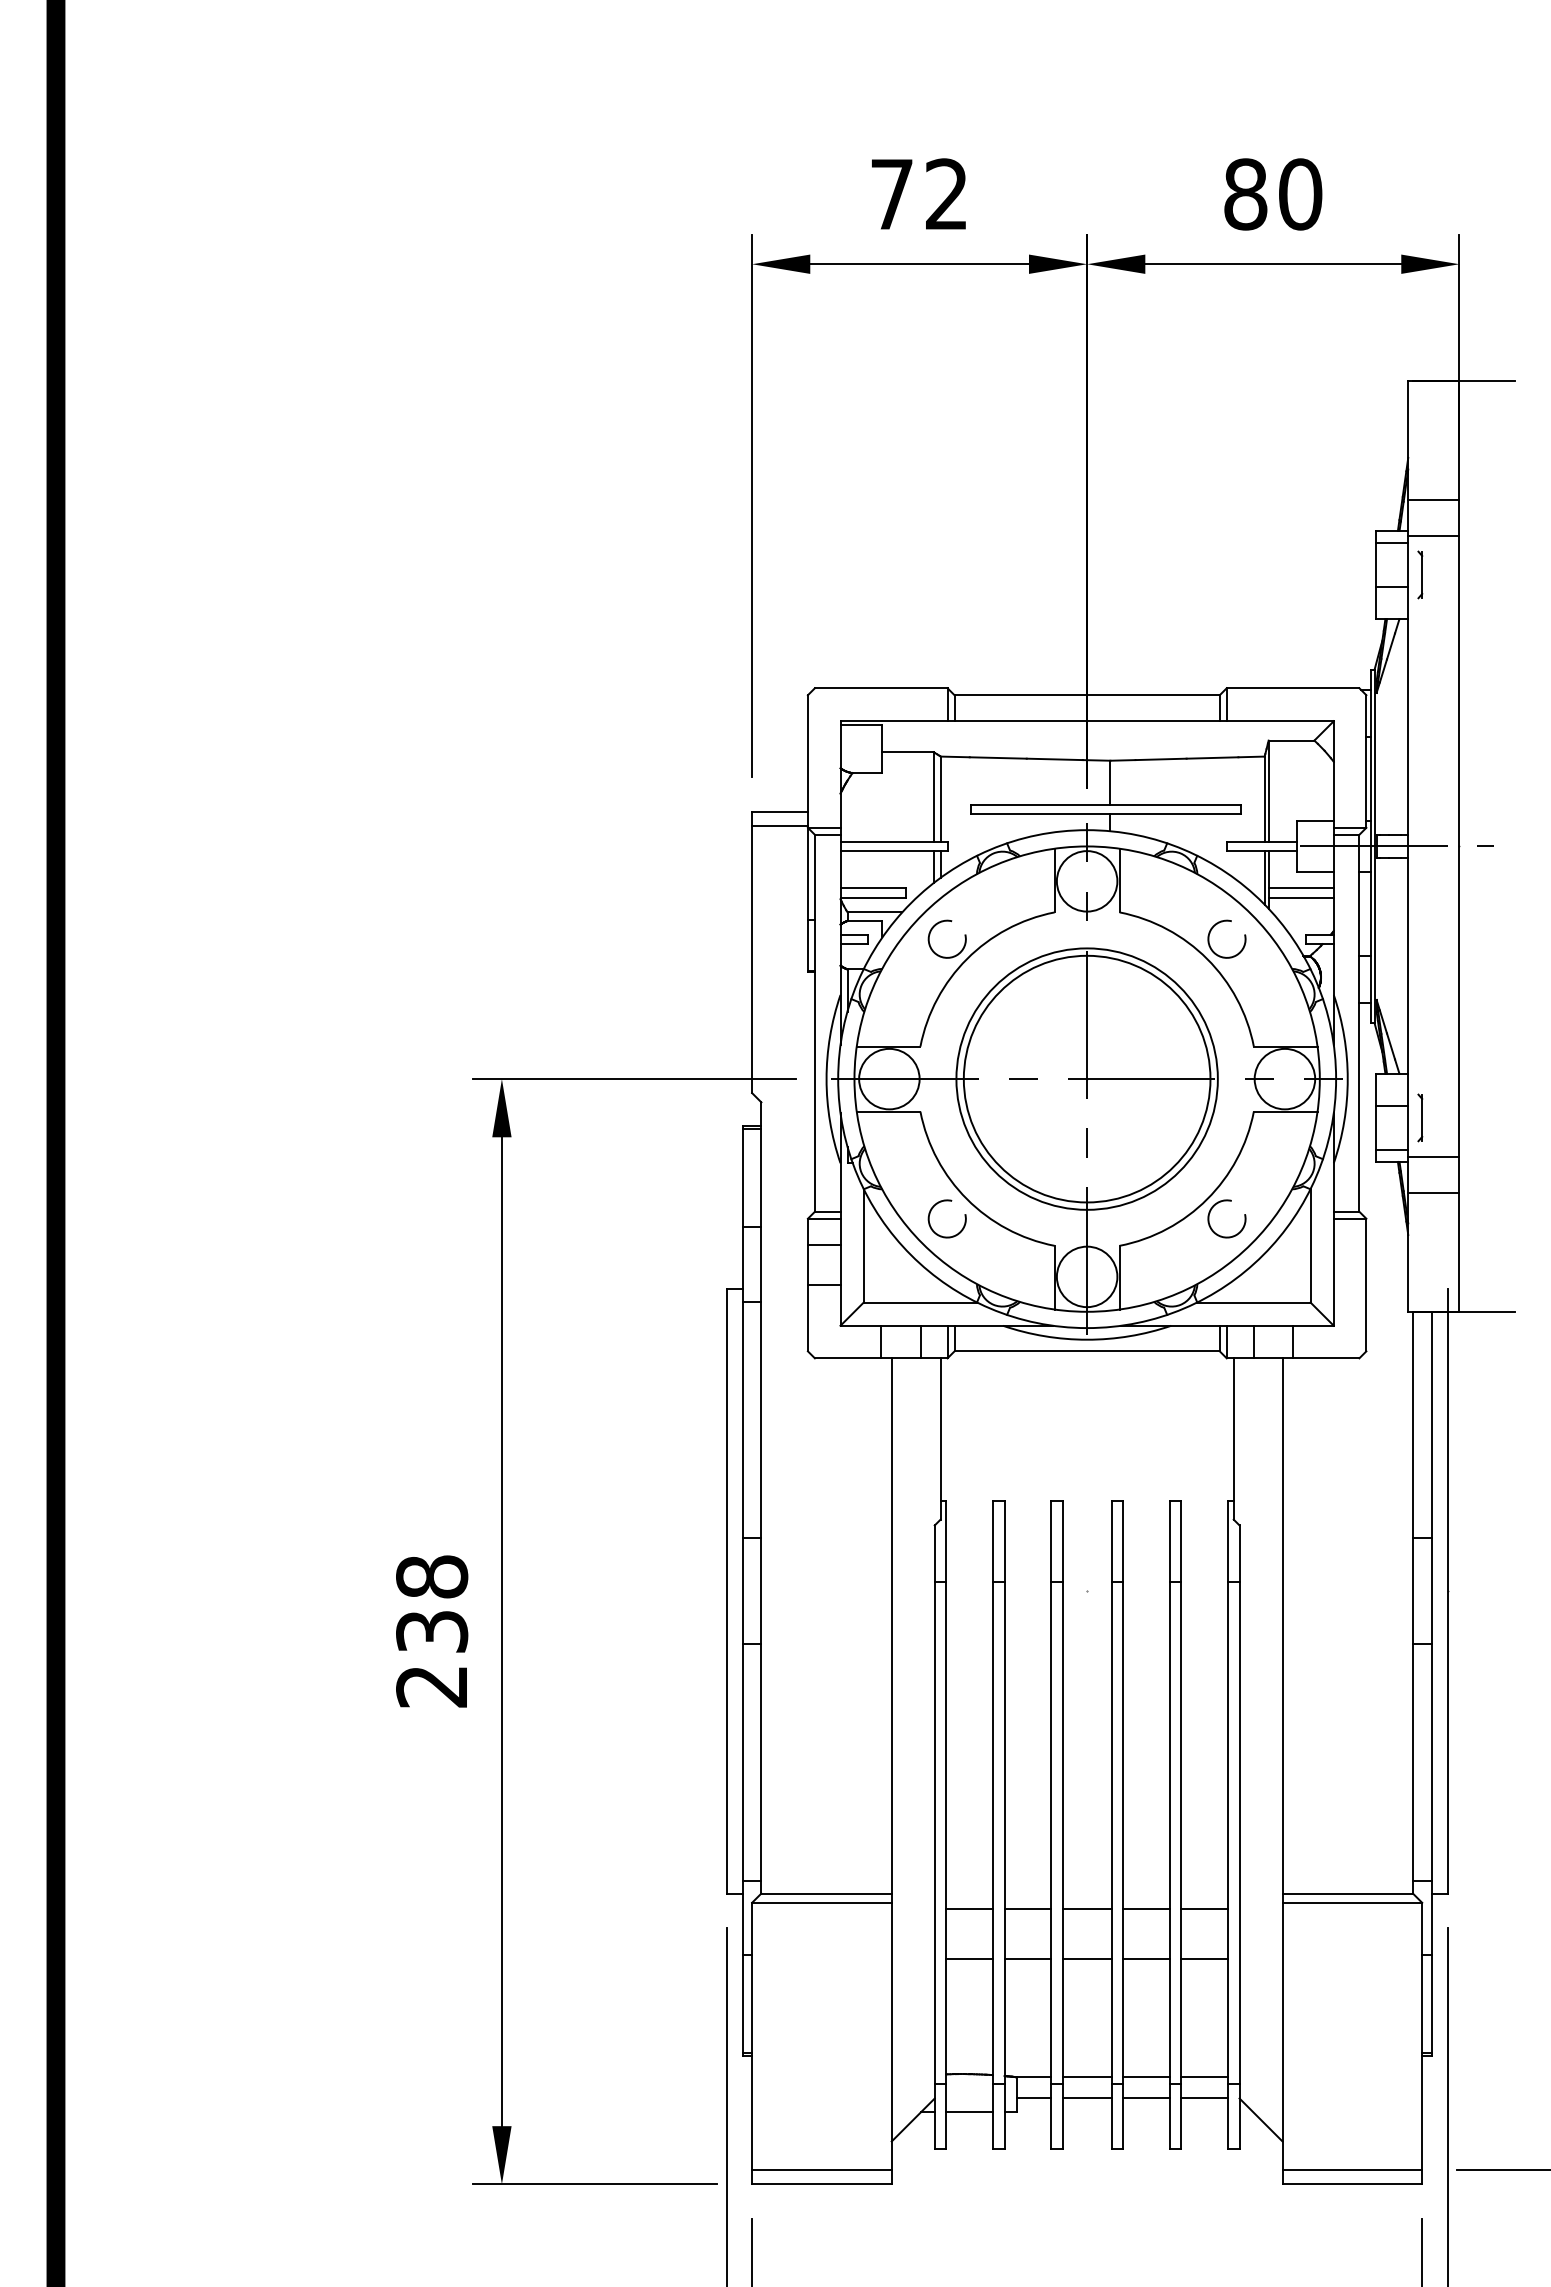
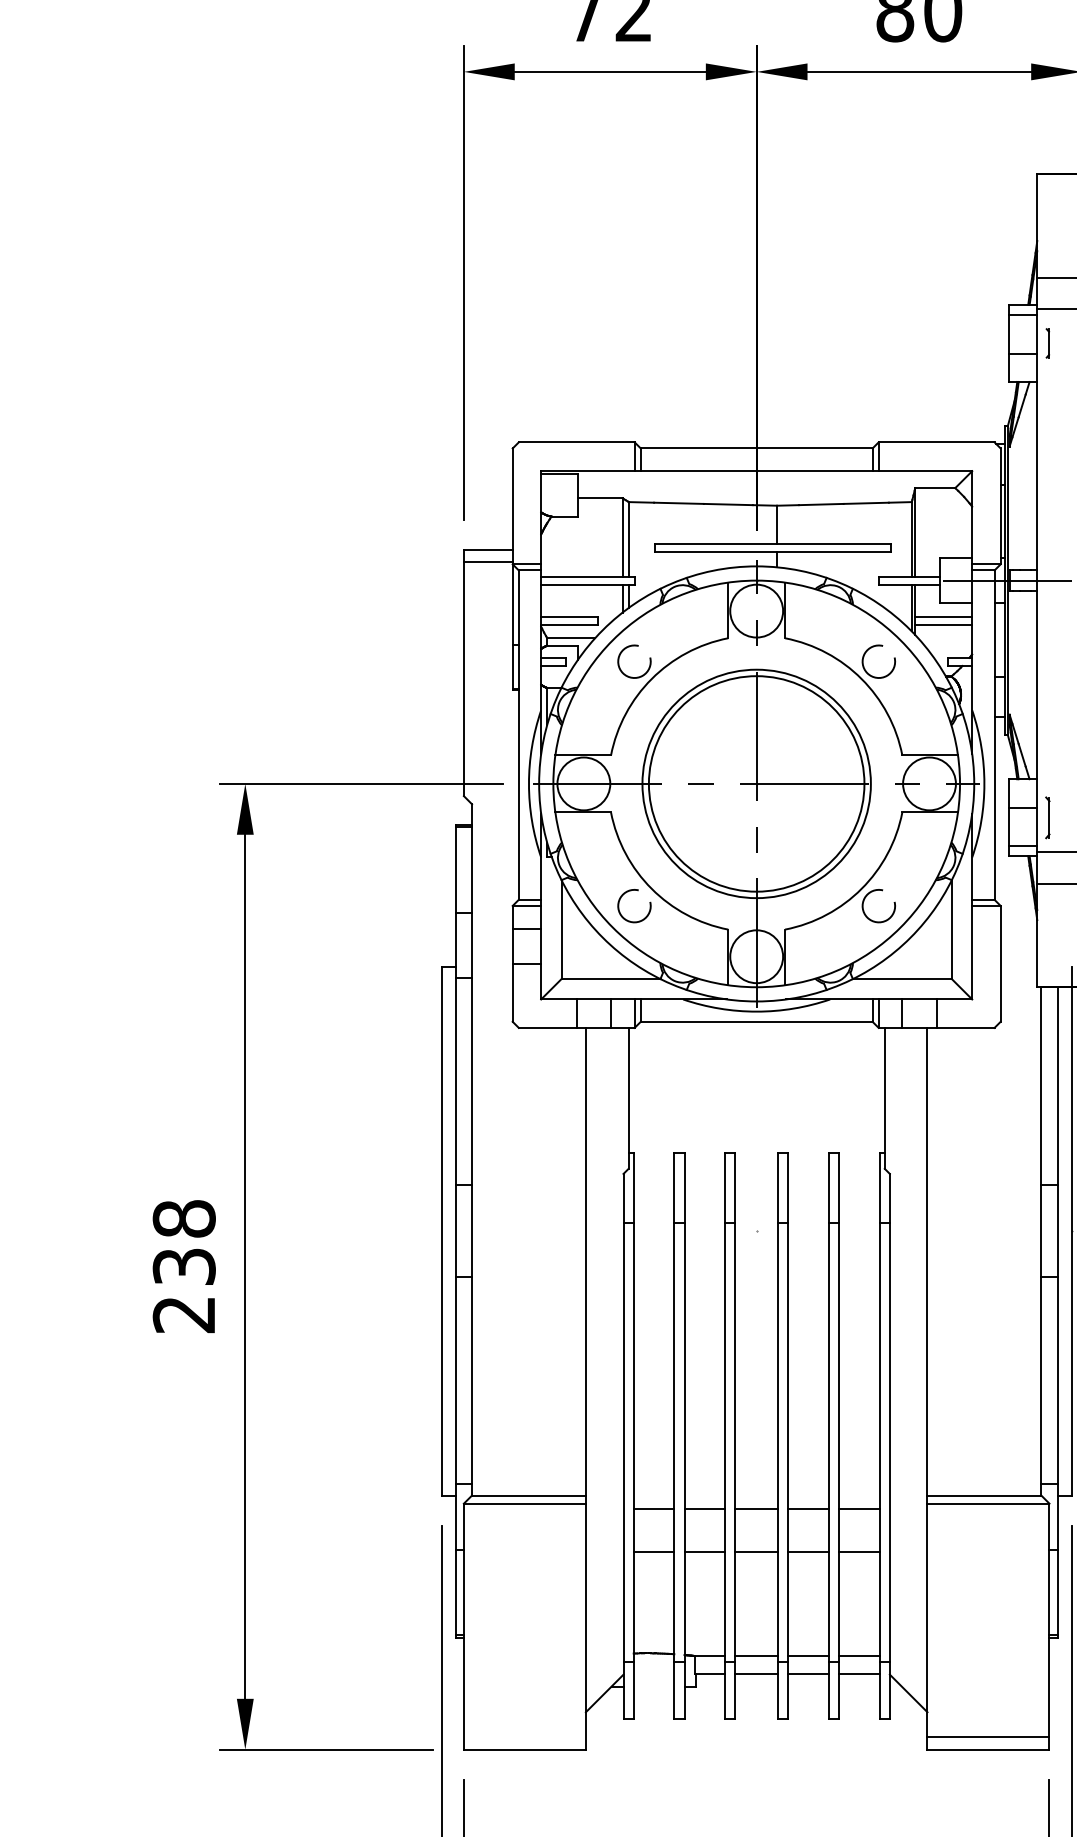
part: (1420, 574) -> (1047, 342), size x0.7
line: (969, 2112) -> (653, 1686), removed
line: (821, 2170) -> (524, 1737), removed

